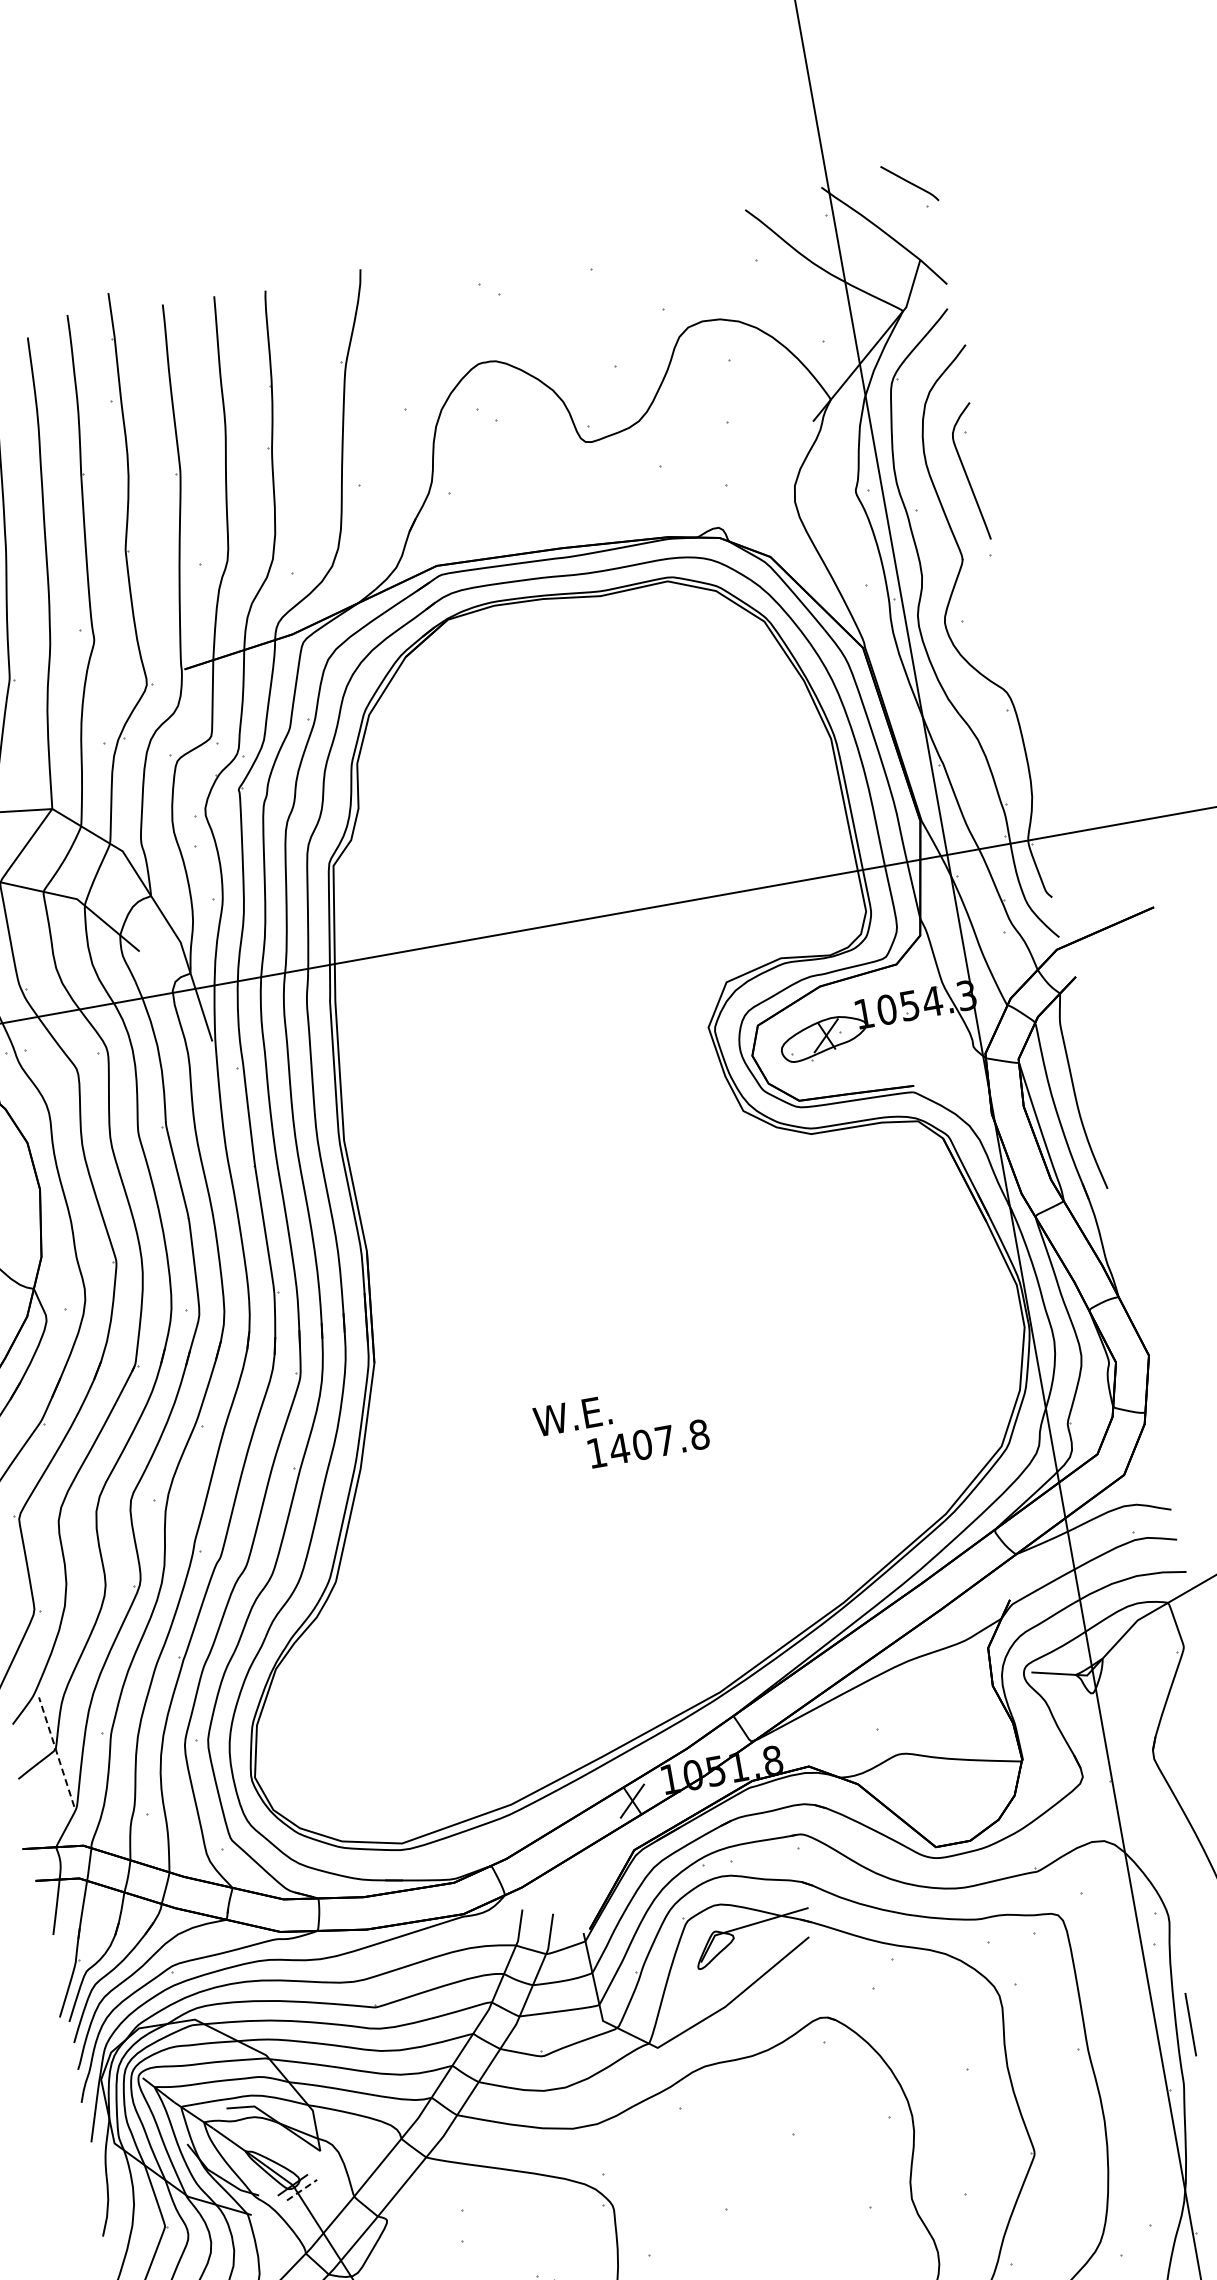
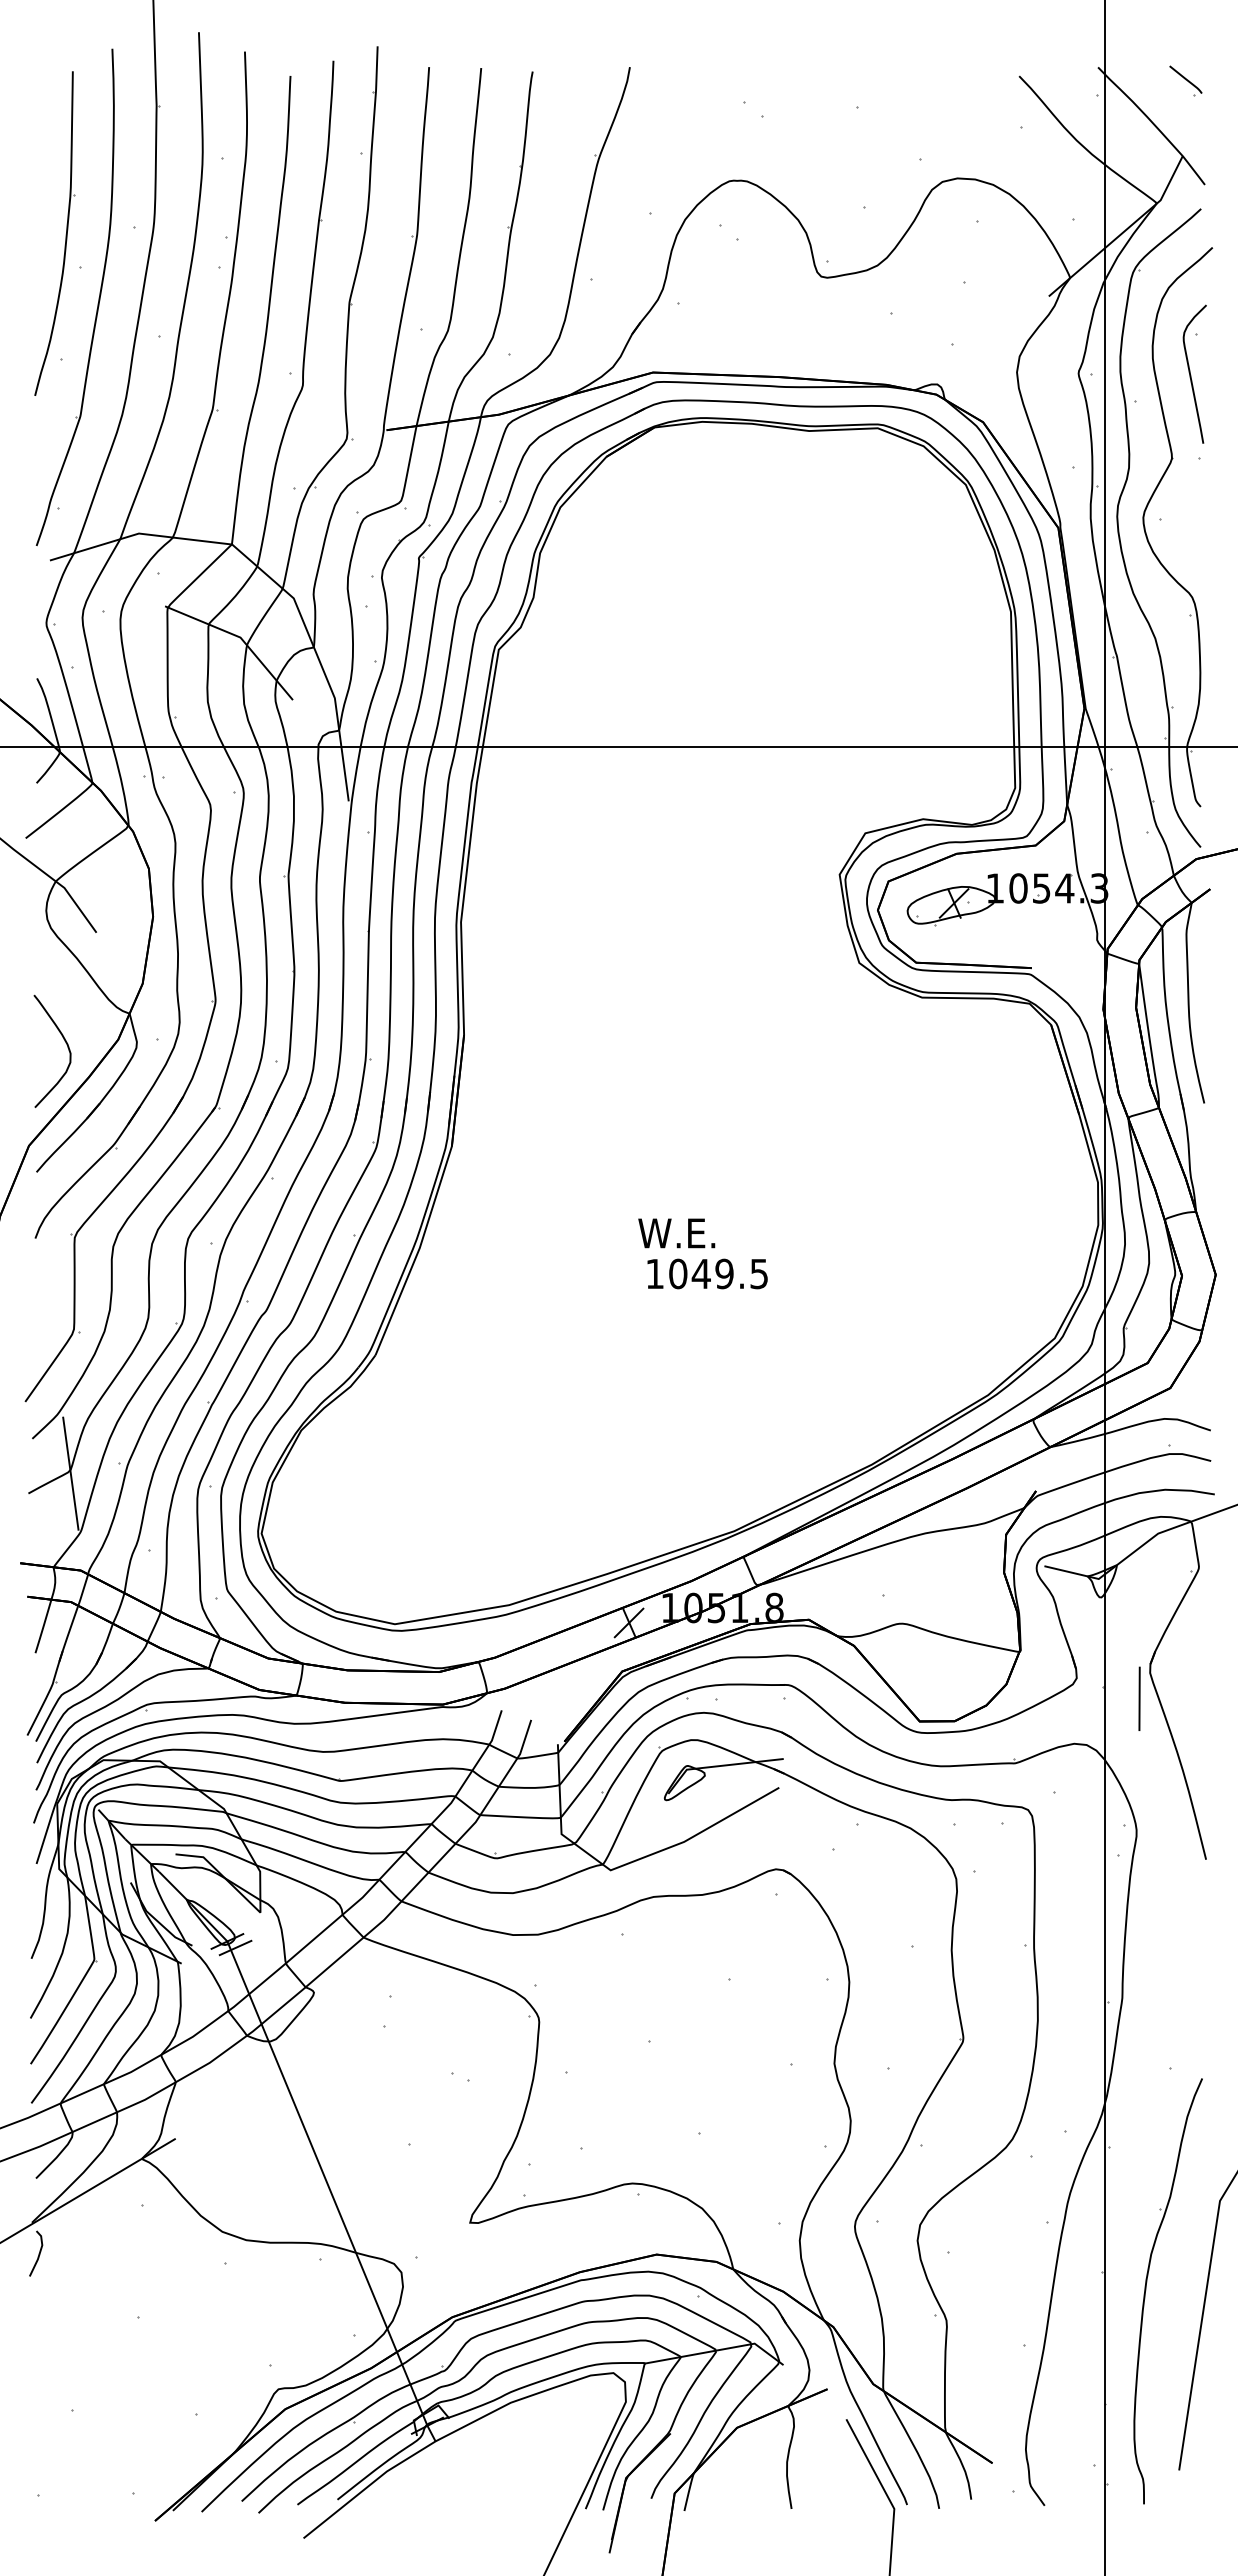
part: (909, 185) -> (1185, 80), size x0.62
text: (572, 1416) -> (676, 1233), moved
text: (659, 1441) -> (718, 1273), 1407.8 -> 1049.5
line: (56, 1751) -> (70, 1473), dashed -> solid
line: (1190, 2024) -> (1139, 1698), moved
line: (302, 2189) -> (236, 1947), dashed -> solid

